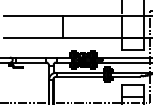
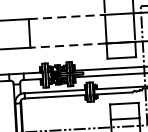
line: (92, 15) -> (66, 16), solid -> dashed
line: (92, 37) -> (68, 45), solid -> dashed

